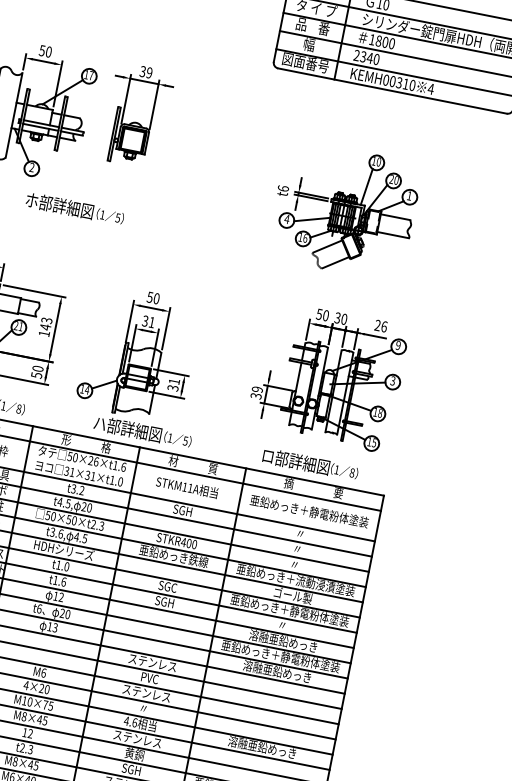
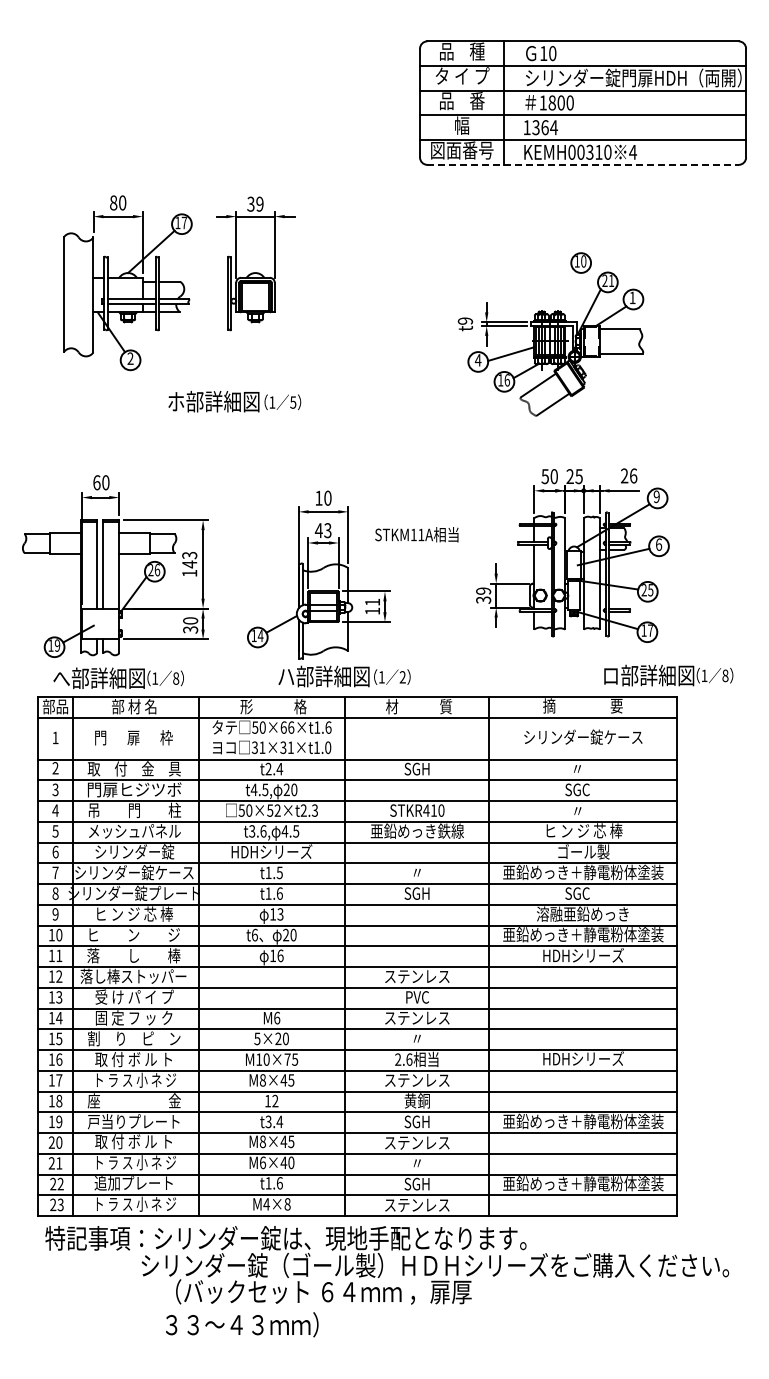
text: (42, 50) -> (113, 202), 50 -> 80
text: (366, 57) -> (540, 127), 2340 -> 1364
line: (392, 90) -> (583, 164), solid -> dashed
text: (396, 180) -> (611, 280), 20 -> 21
line: (366, 187) -> (574, 297), removed
text: (283, 188) -> (465, 320), t6 -> t9
text: (74, 208) -> (234, 401), moved
text: (149, 296) -> (318, 497), 50 -> 10
text: (340, 318) -> (574, 476), 30 -> 25
text: (148, 321) -> (322, 530), 31 -> 43
text: (21, 326) -> (157, 569), 21 -> 26
text: (36, 375) -> (190, 629), 50 -> 30
text: (392, 380) -> (658, 544), 3 -> 6
text: (172, 388) -> (372, 611), 31 -> 11
text: (377, 412) -> (647, 590), 18 -> 25
text: (185, 441) -> (402, 677), 5 -> 2
text: (374, 442) -> (650, 630), 15 -> 17
text: (90, 460) -> (283, 727), 50×26×t1.6 -> 50×66×t1.6
text: (310, 464) -> (668, 675), moved
text: (186, 487) -> (416, 534), moved
text: (78, 489) -> (274, 768), t3.2 -> t2.4
text: (309, 510) -> (583, 736), 亜鉛めっき＋静電粉体塗装 -> シリンダー錠ケース
text: (74, 520) -> (277, 810), 50×50×t2.3 -> 50×52×t2.3
text: (189, 543) -> (434, 810), STKR400 -> STKR410
text: (297, 548) -> (577, 789), 〃 -> SGC
text: (66, 566) -> (279, 872), t1.0 -> t1.5
text: (296, 579) -> (583, 830), 亜鉛めっき＋流動浸漬塗装 -> ヒ ン ジ 芯 棒
text: (168, 586) -> (417, 872), SGC -> 〃
text: (61, 597) -> (280, 914), 12 -> 13
text: (282, 625) -> (577, 893), 〃 -> SGC
text: (55, 627) -> (280, 955), 13 -> 16
text: (277, 671) -> (582, 955), 溶融亜鉛めっき -> HDHシリーズ
text: (26, 685) -> (257, 1038), 4×20 -> 5×20
text: (126, 720) -> (397, 1059), 4.6 -> 2.6
text: (262, 747) -> (582, 1058), 溶融亜鉛めっき -> HDHシリーズ
text: (26, 748) -> (274, 1121), t2.3 -> t3.4

